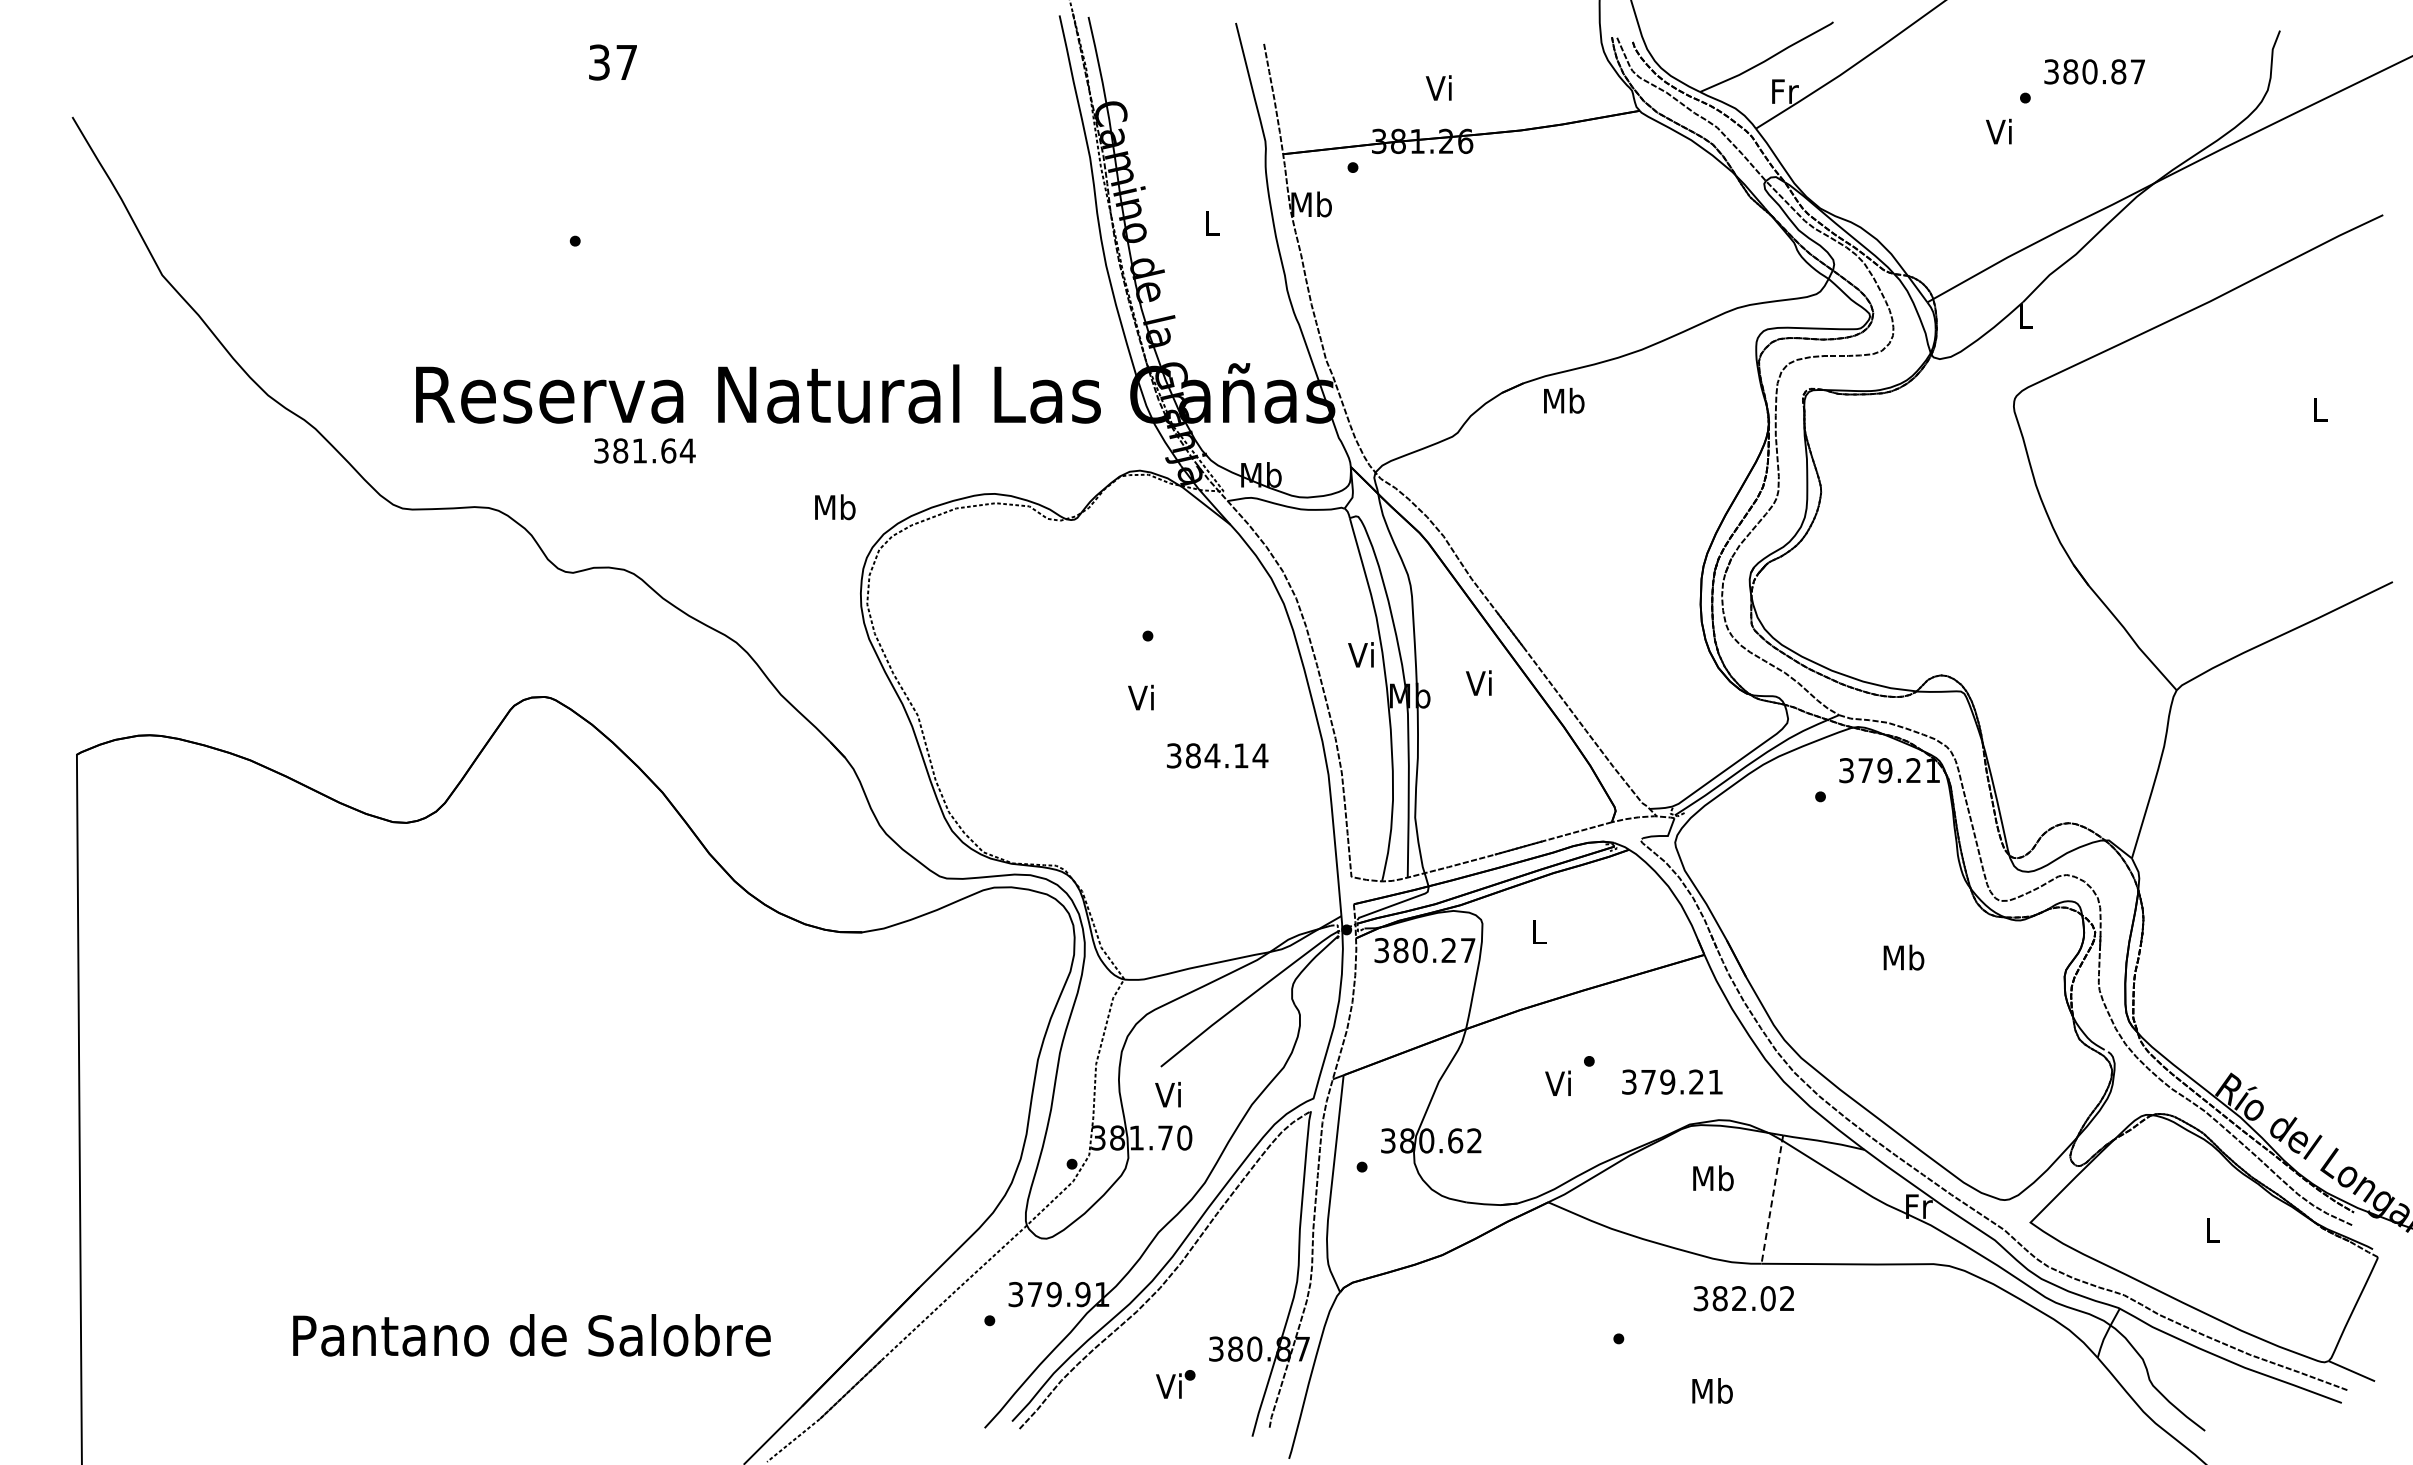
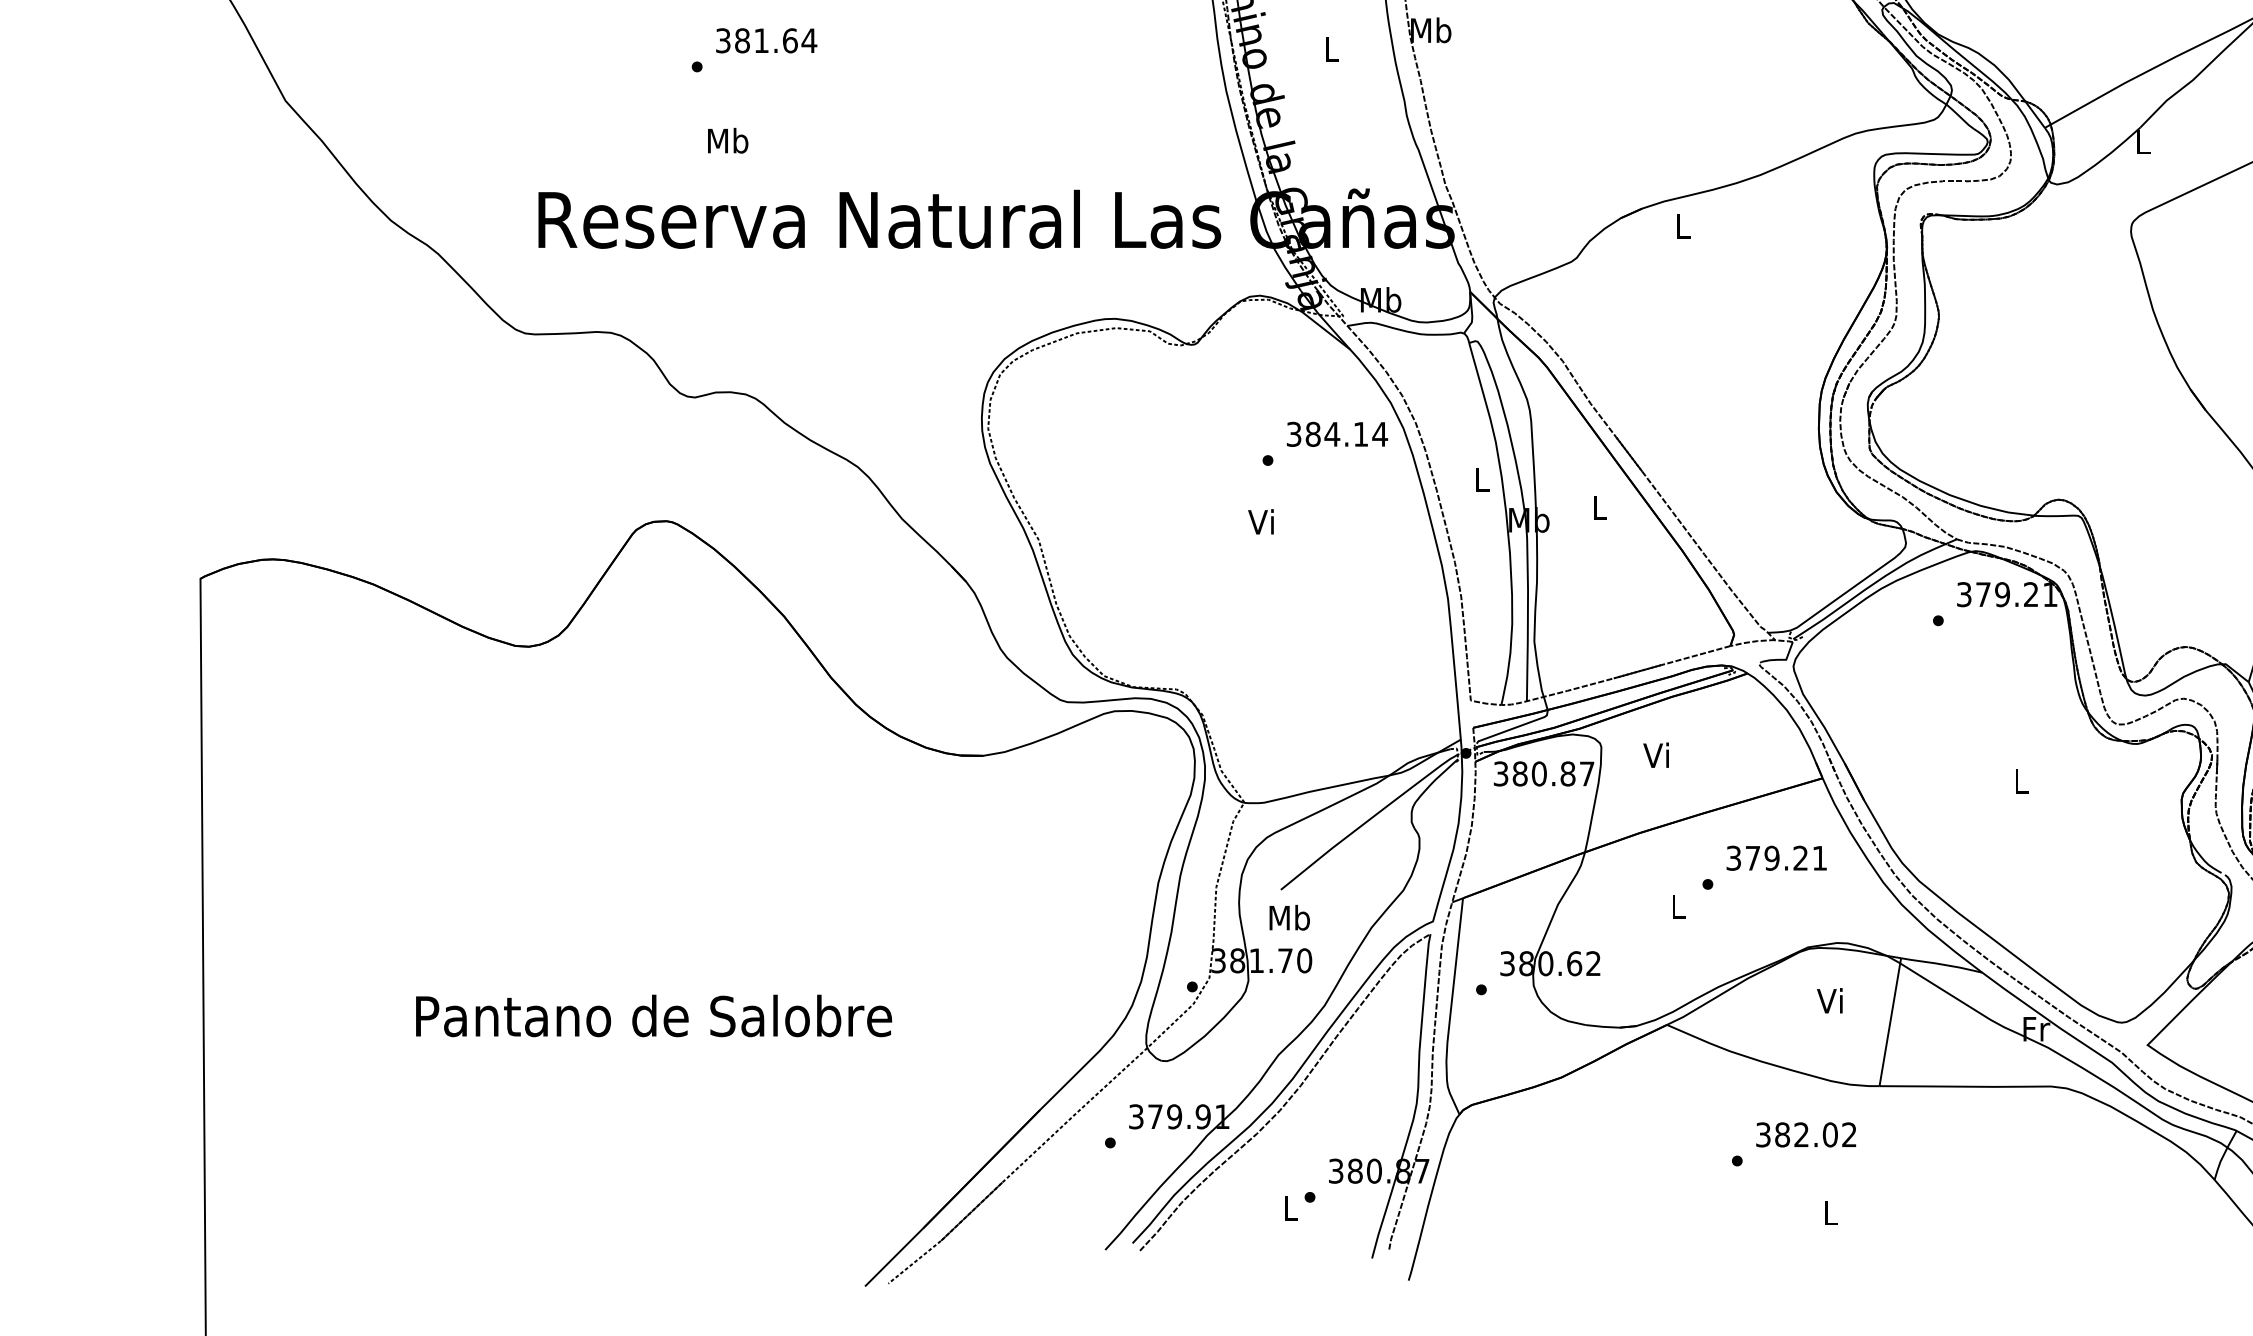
text: (1564, 400) -> (1683, 225), Mb -> L
text: (644, 450) -> (766, 40), moved
text: (835, 507) -> (728, 141), moved
text: (1360, 654) -> (1479, 478), Vi -> L
text: (1478, 682) -> (1597, 506), Vi -> L
text: (1217, 755) -> (1337, 434), moved
text: (1537, 931) -> (1656, 754), L -> Vi
text: (1448, 950) -> (1567, 773), 380.27 -> 380.87
text: (1903, 957) -> (2021, 780), Mb -> L
text: (1672, 1081) -> (1776, 857), moved
text: (1557, 1082) -> (1676, 905), Vi -> L
text: (1169, 1094) -> (1289, 917), Vi -> Mb
text: (1713, 1178) -> (1831, 1001), Mb -> Vi
line: (1772, 1199) -> (1890, 1022), dashed -> solid
text: (1743, 1298) -> (1805, 1134), moved
text: (531, 1335) -> (653, 1016), moved
text: (1168, 1385) -> (1288, 1207), Vi -> L
text: (1712, 1390) -> (1830, 1212), Mb -> L

